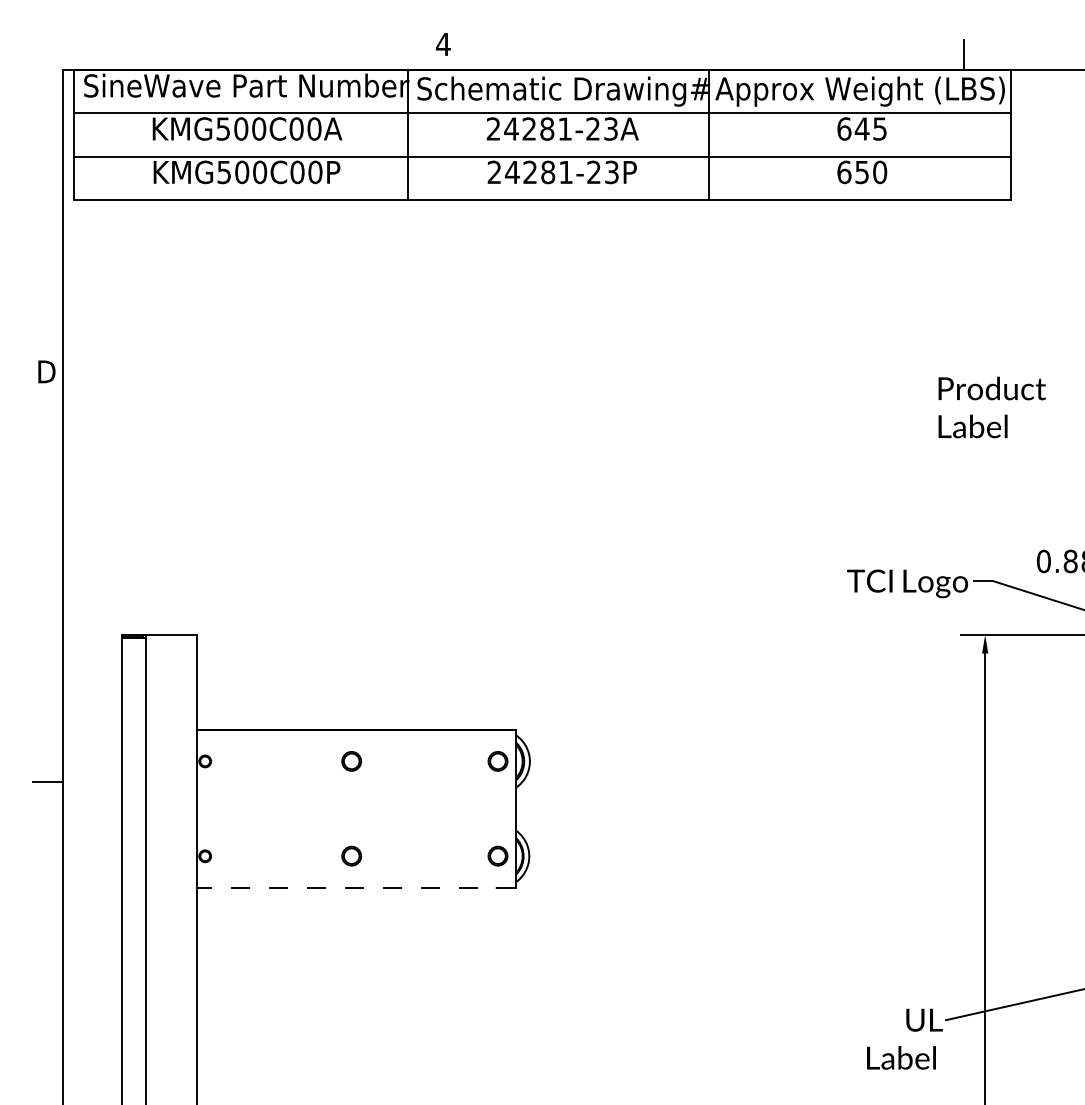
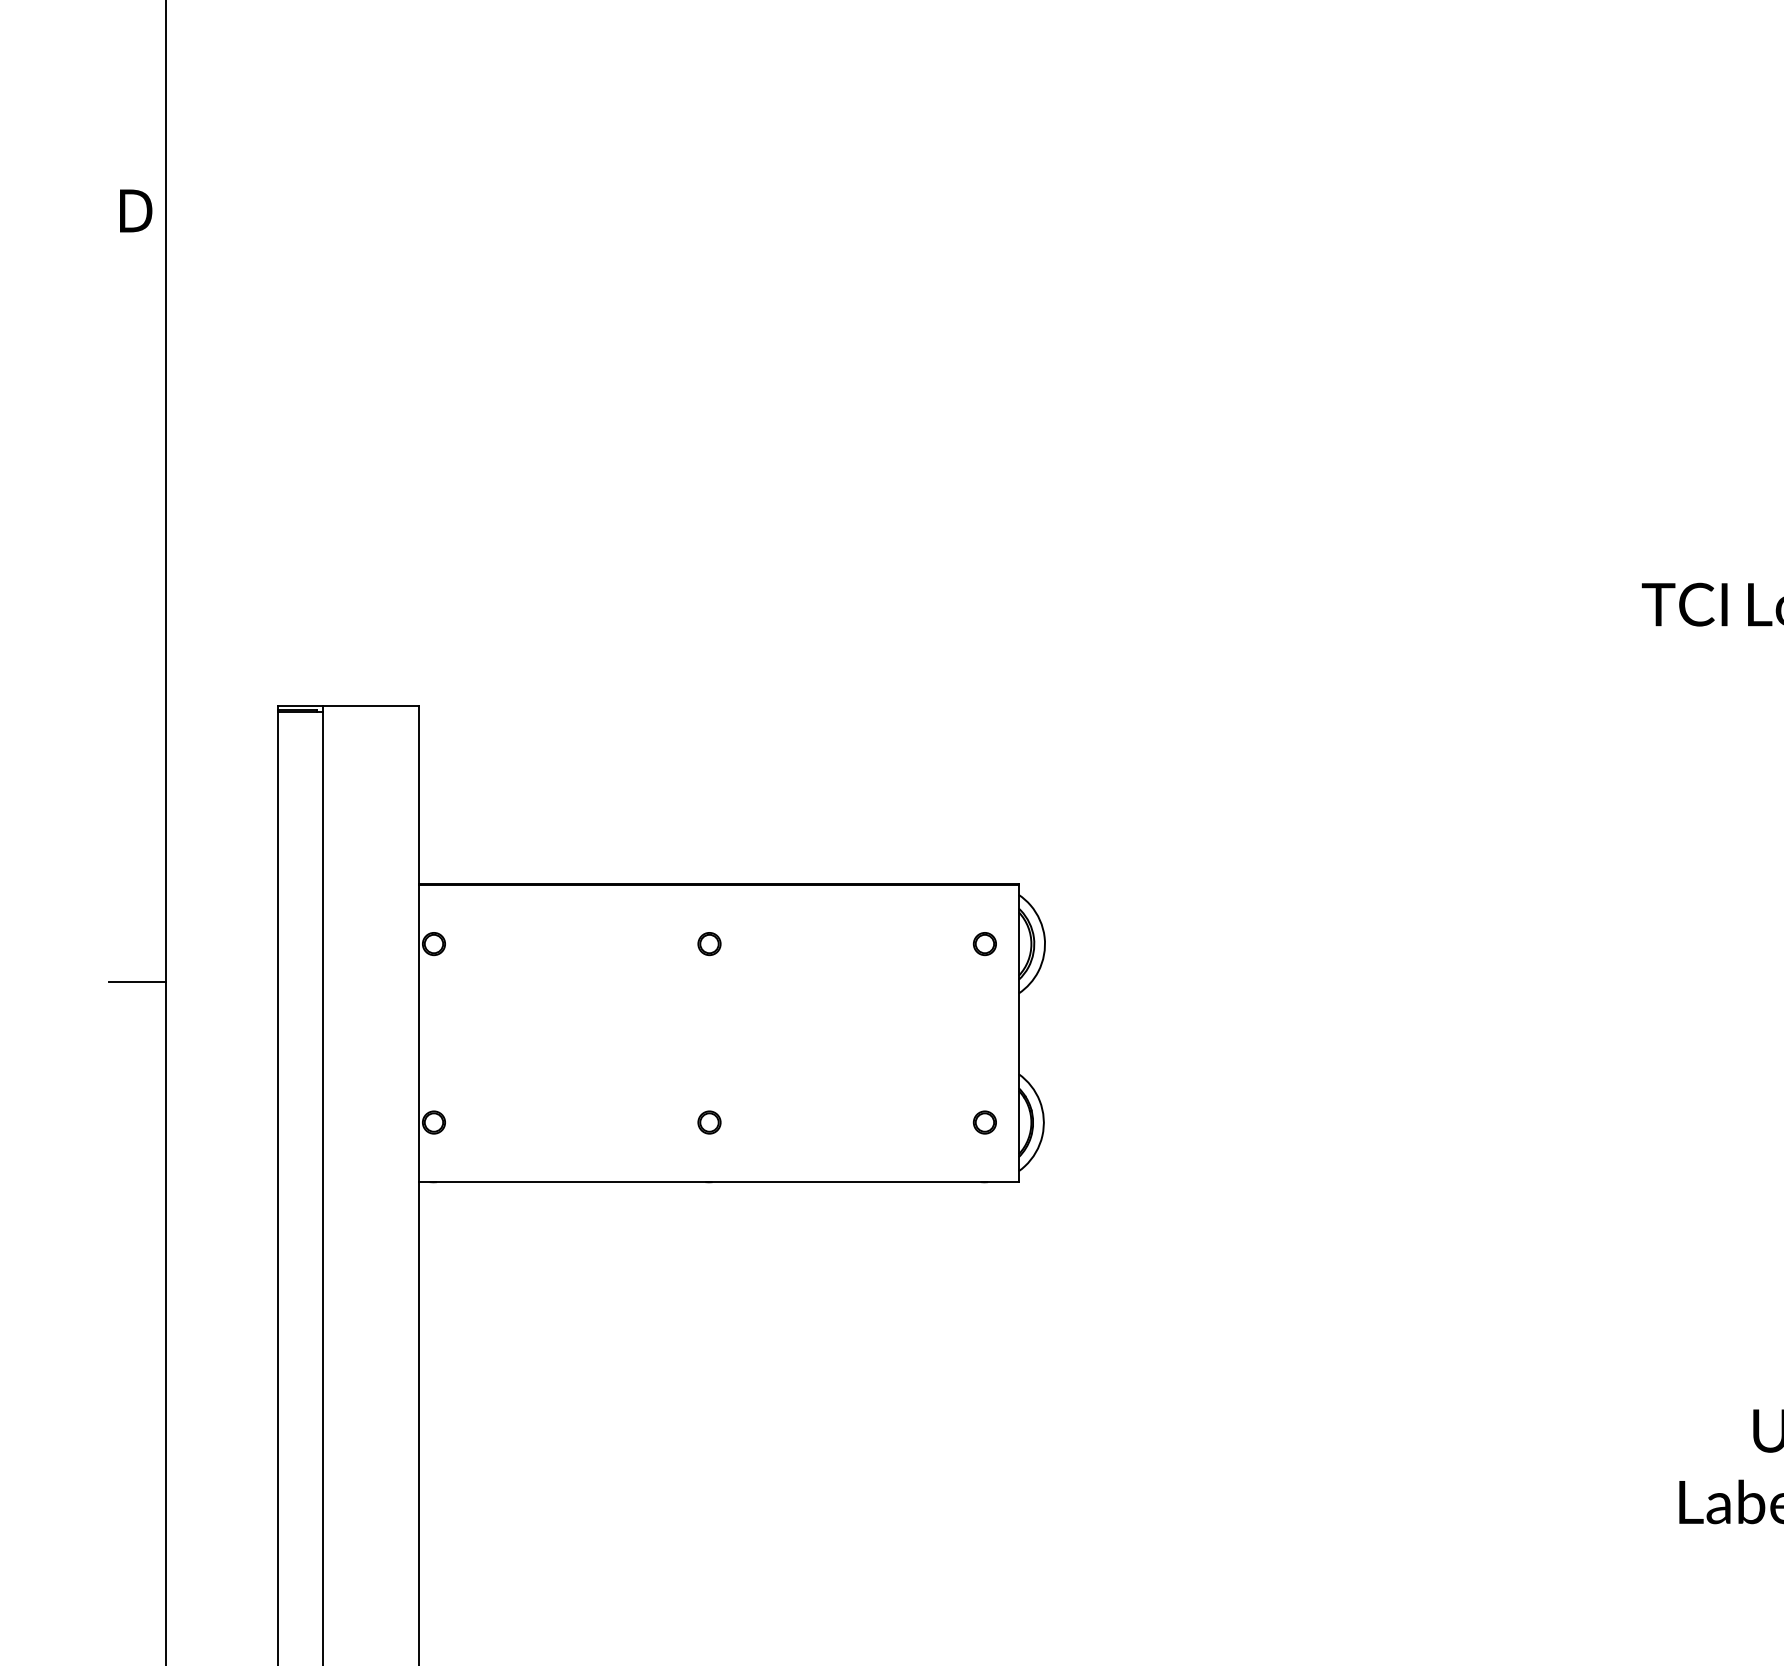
part: (351, 761) -> (709, 944), size x0.62
part: (497, 761) -> (984, 944), size x0.62
part: (351, 856) -> (709, 1122), size x0.62
part: (497, 856) -> (984, 1122), size x0.62
line: (356, 887) -> (718, 1181), dashed -> solid

